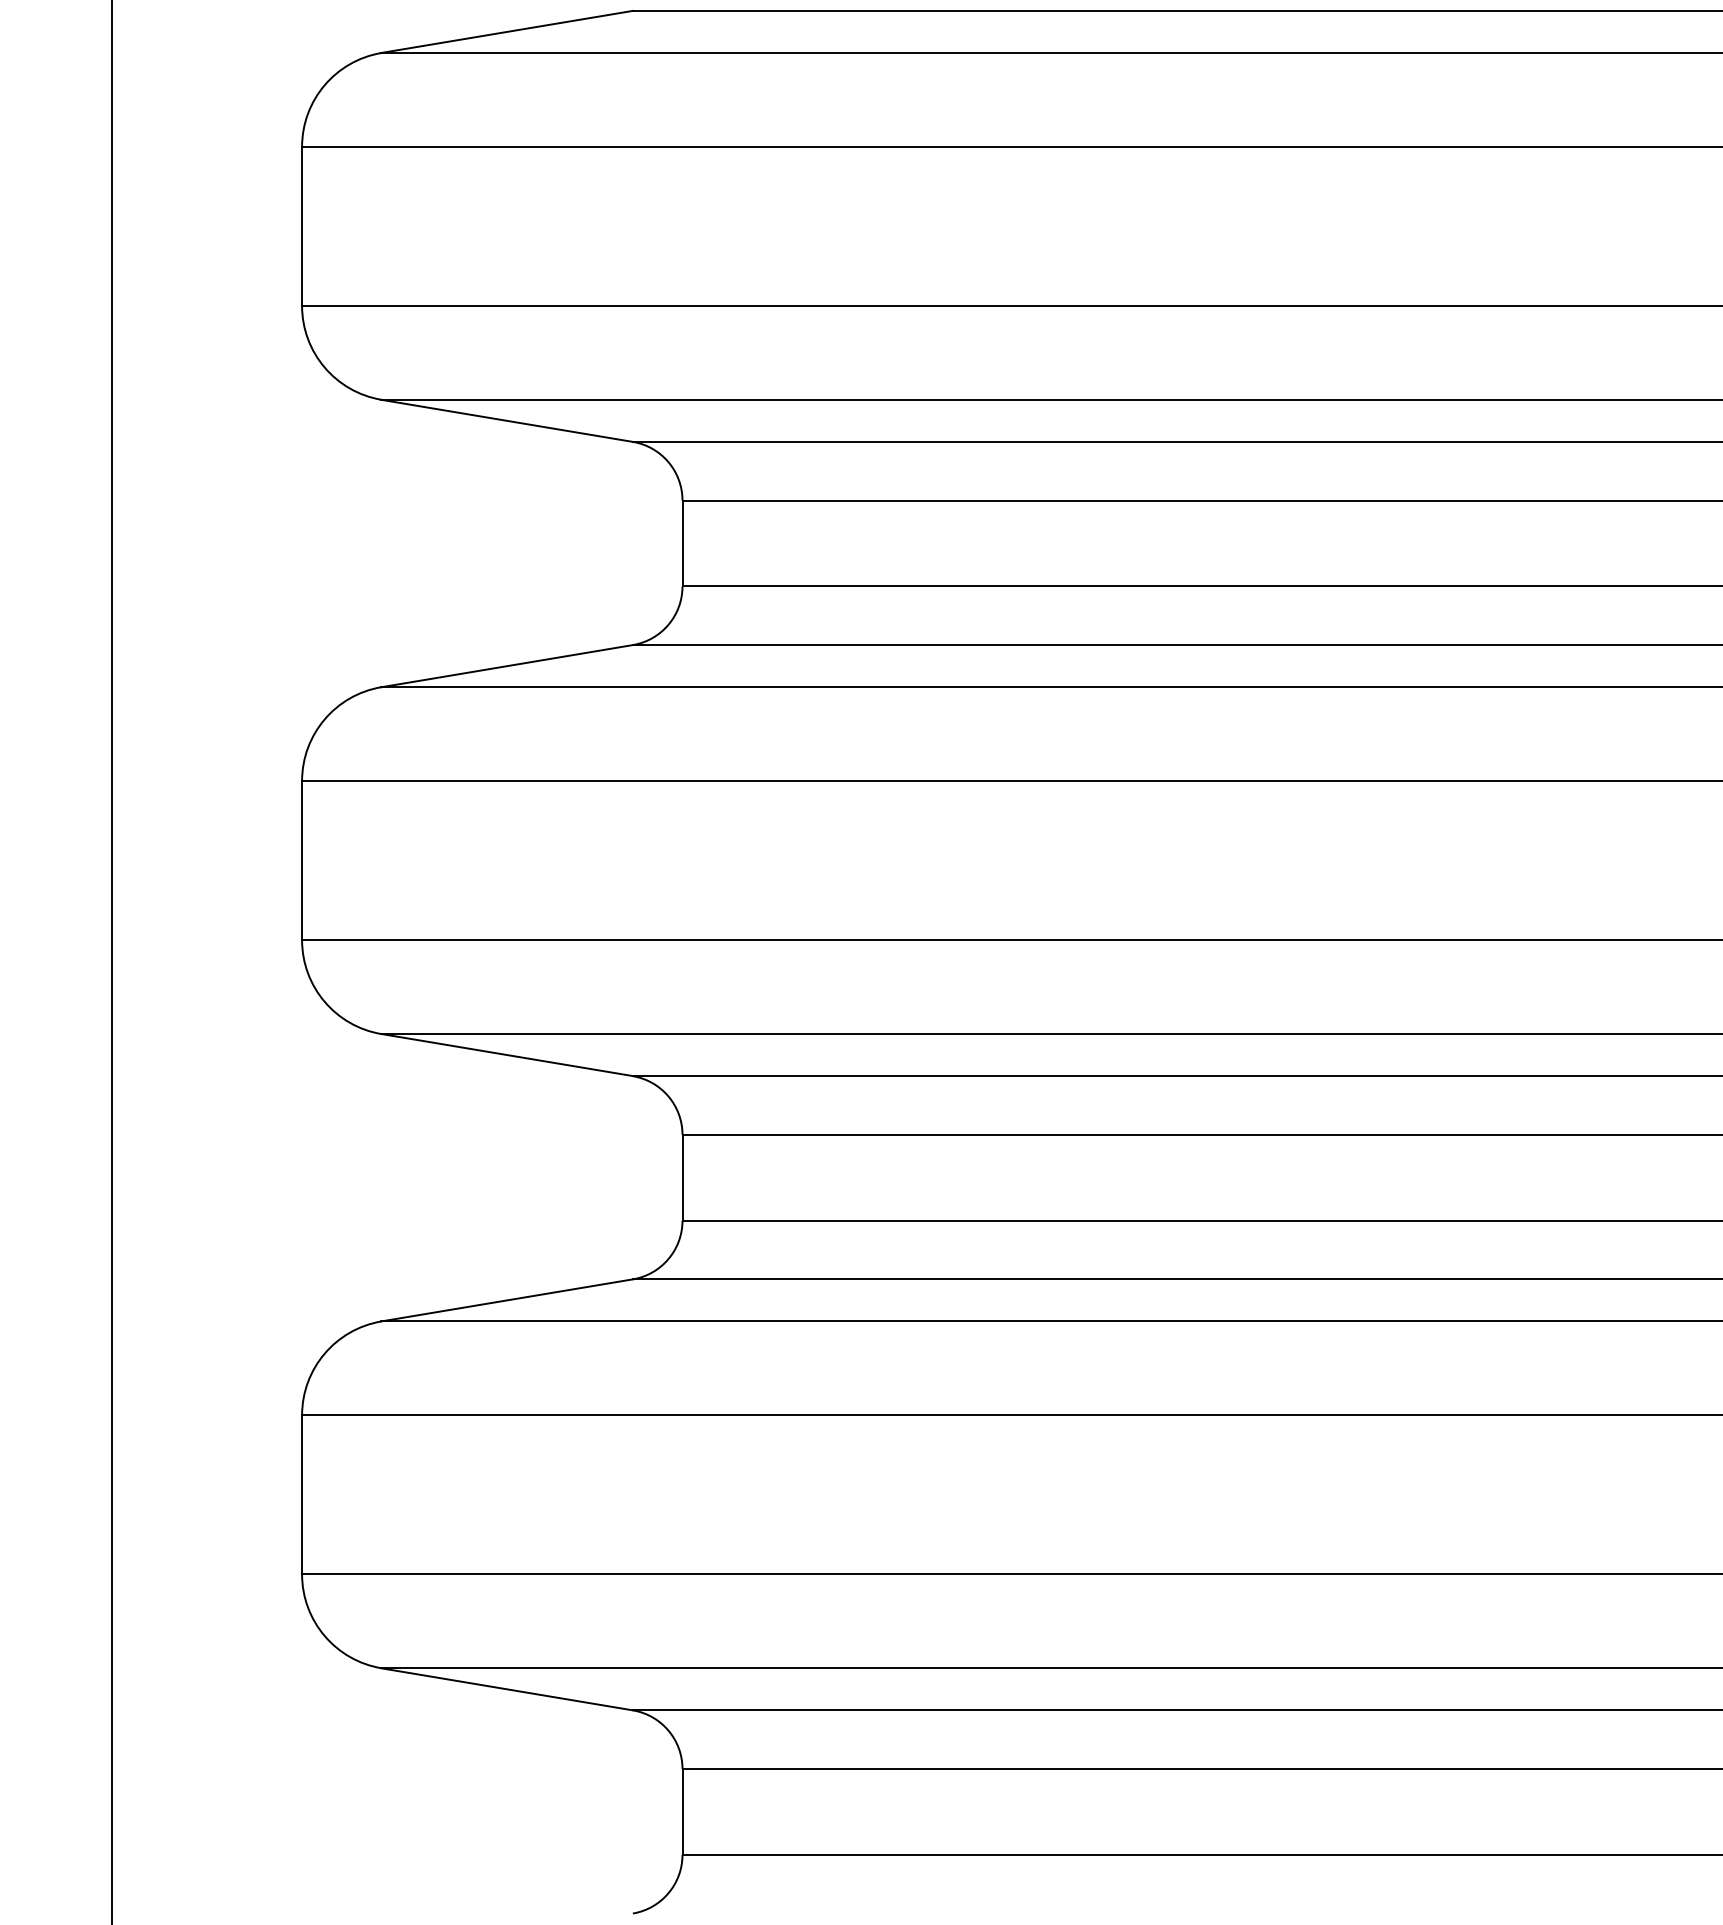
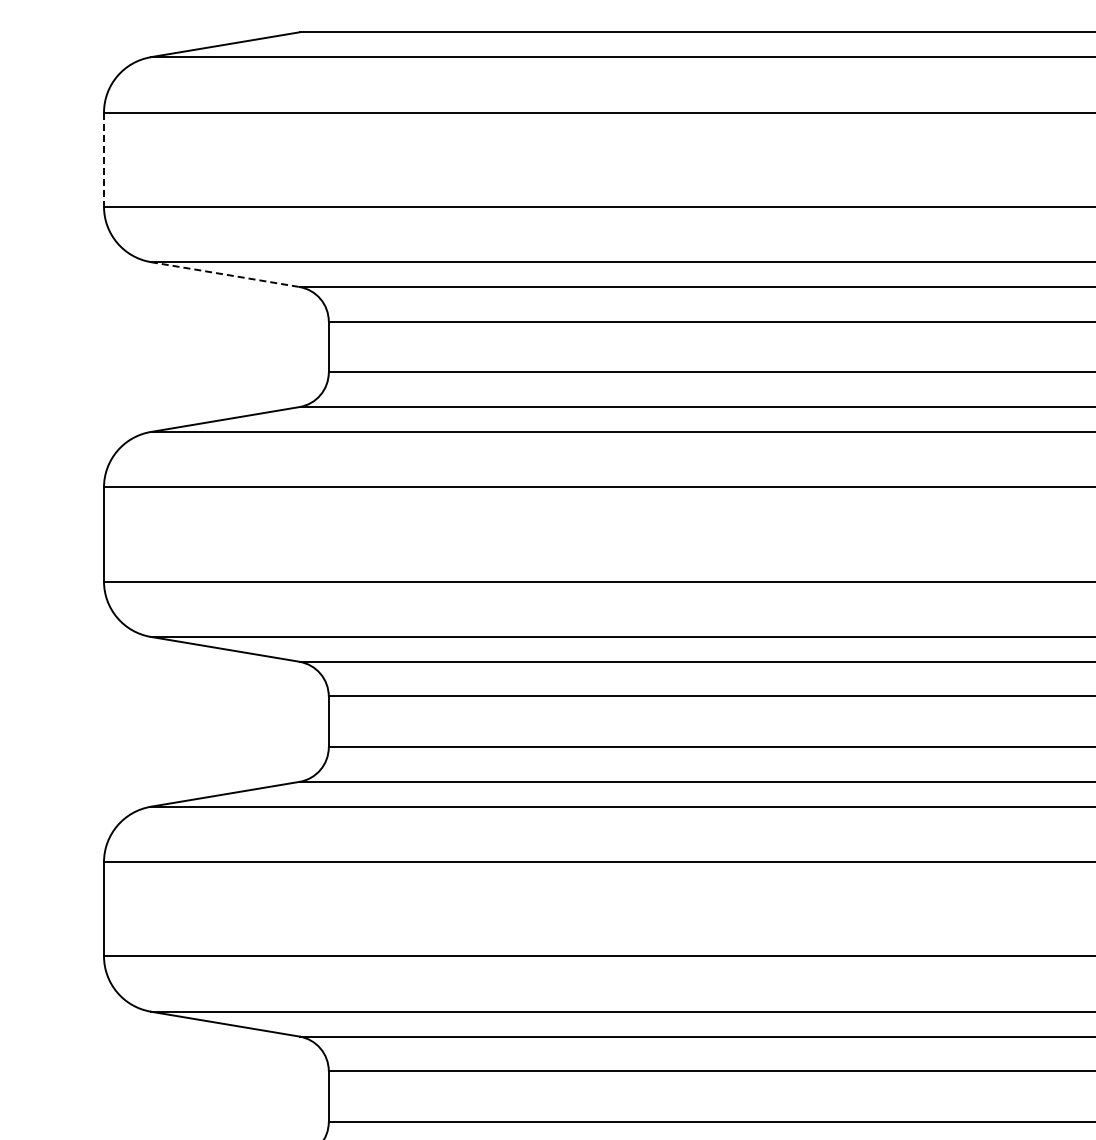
line: (301, 227) -> (103, 160), solid -> dashed
line: (507, 420) -> (225, 274), solid -> dashed

